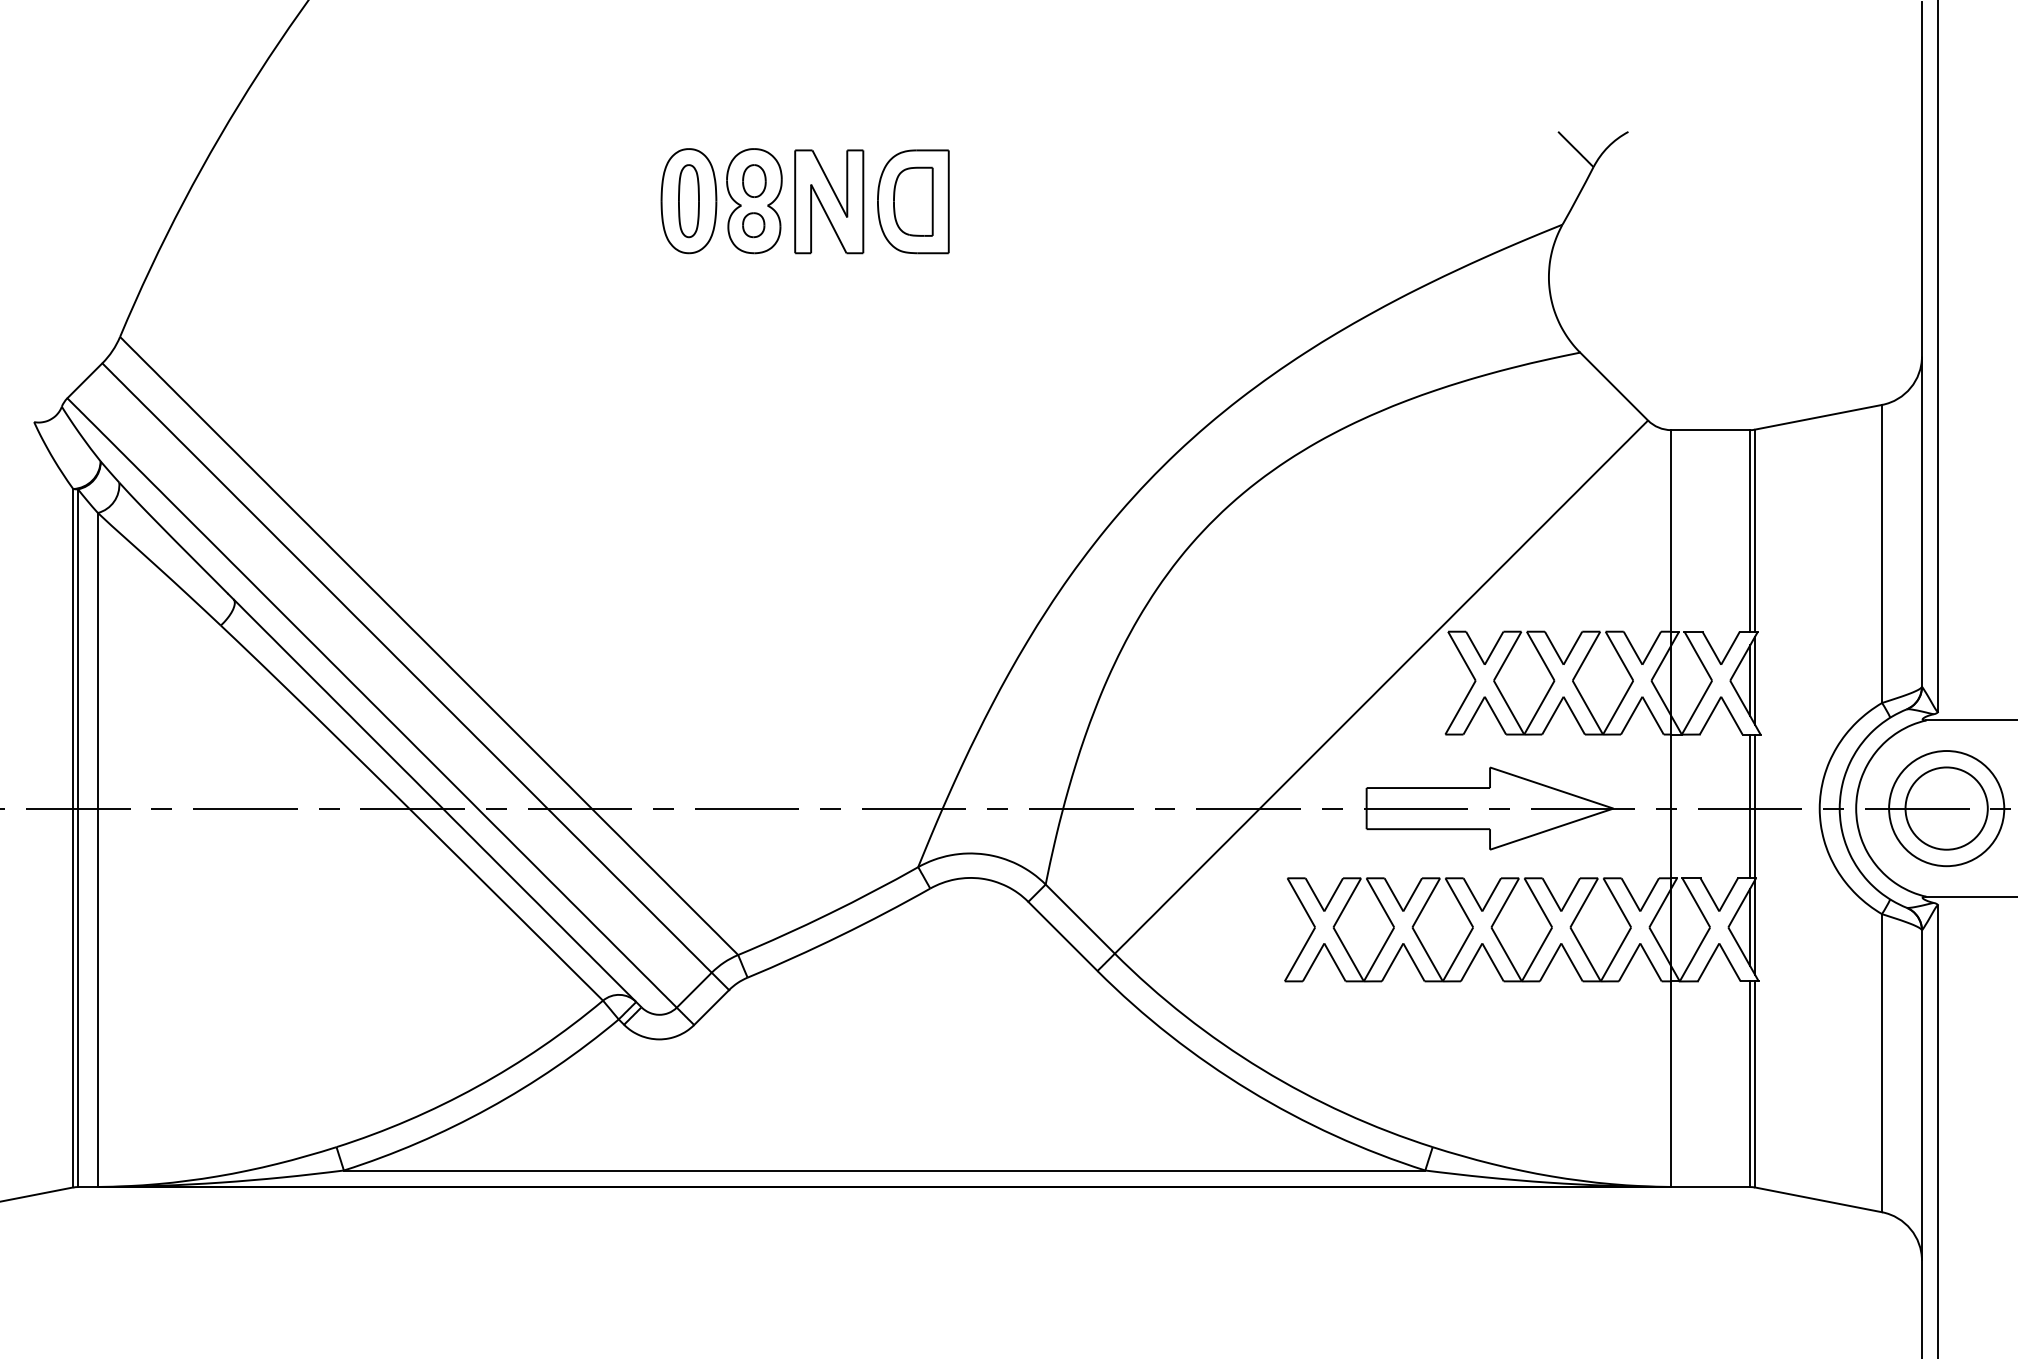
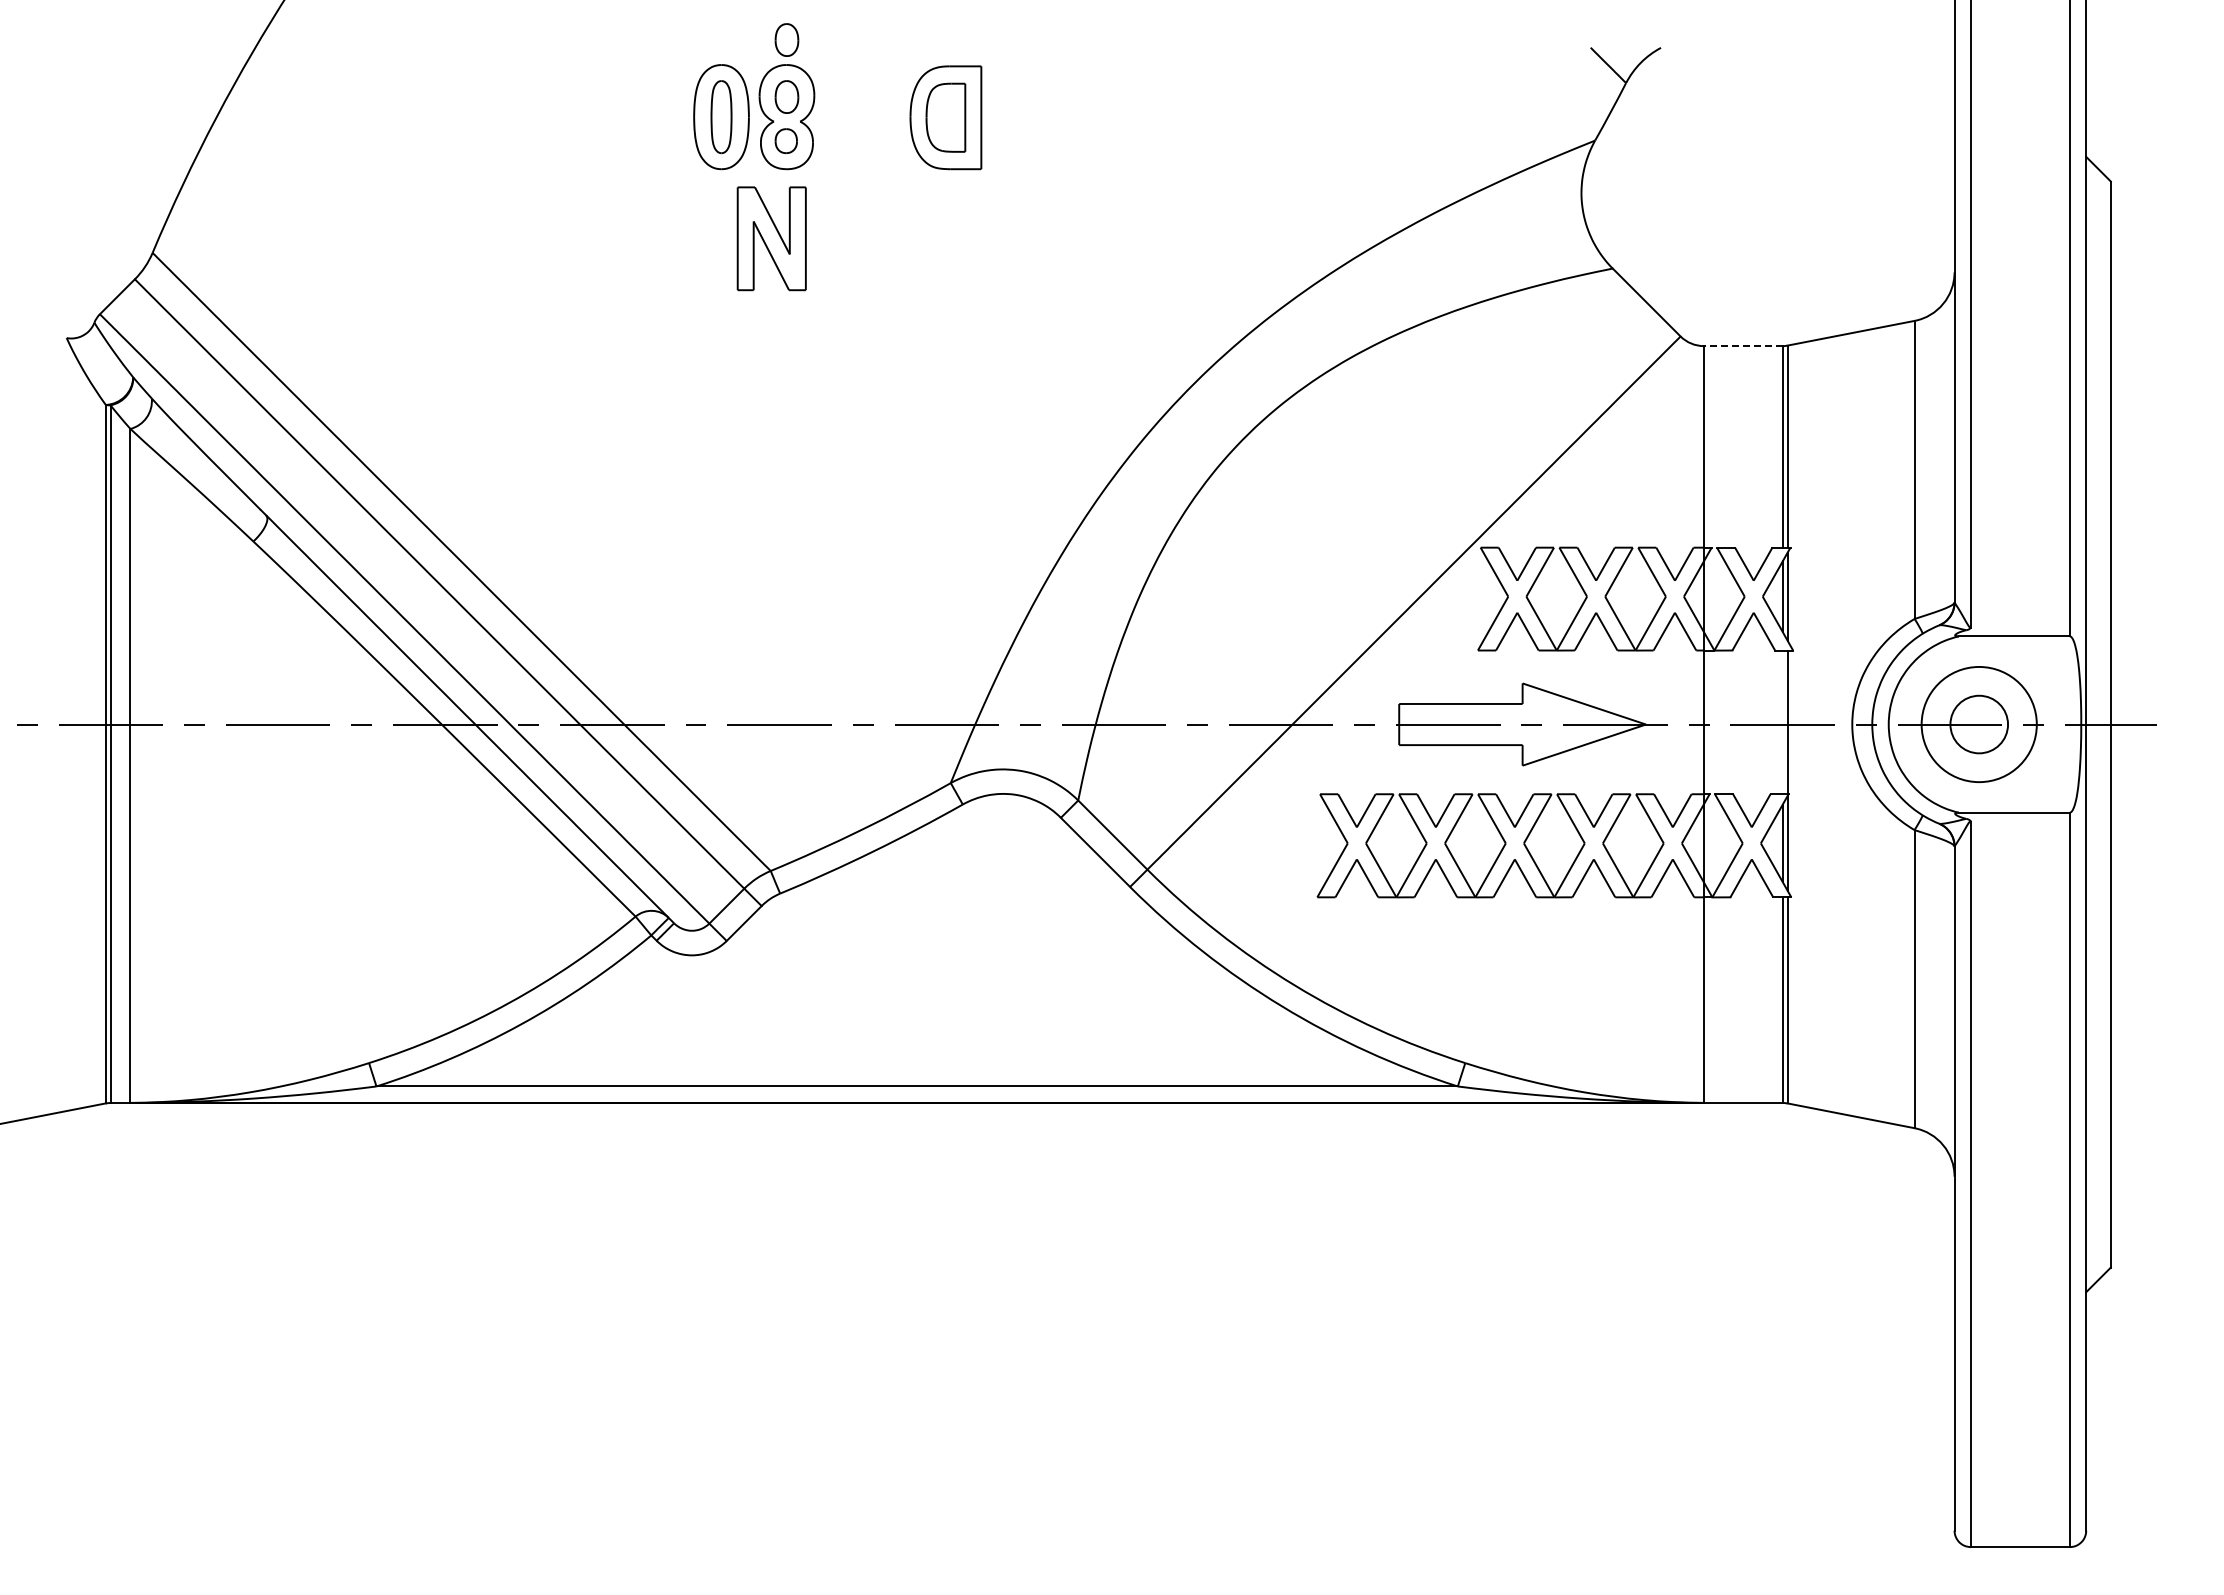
part: (753, 123) -> (786, 39), added
part: (828, 201) -> (771, 238), moved
line: (1709, 430) -> (1742, 346), solid -> dashed
line: (1749, 806) -> (1782, 722), removed
circle: (1946, 808) -> (1979, 724), size x0.7

